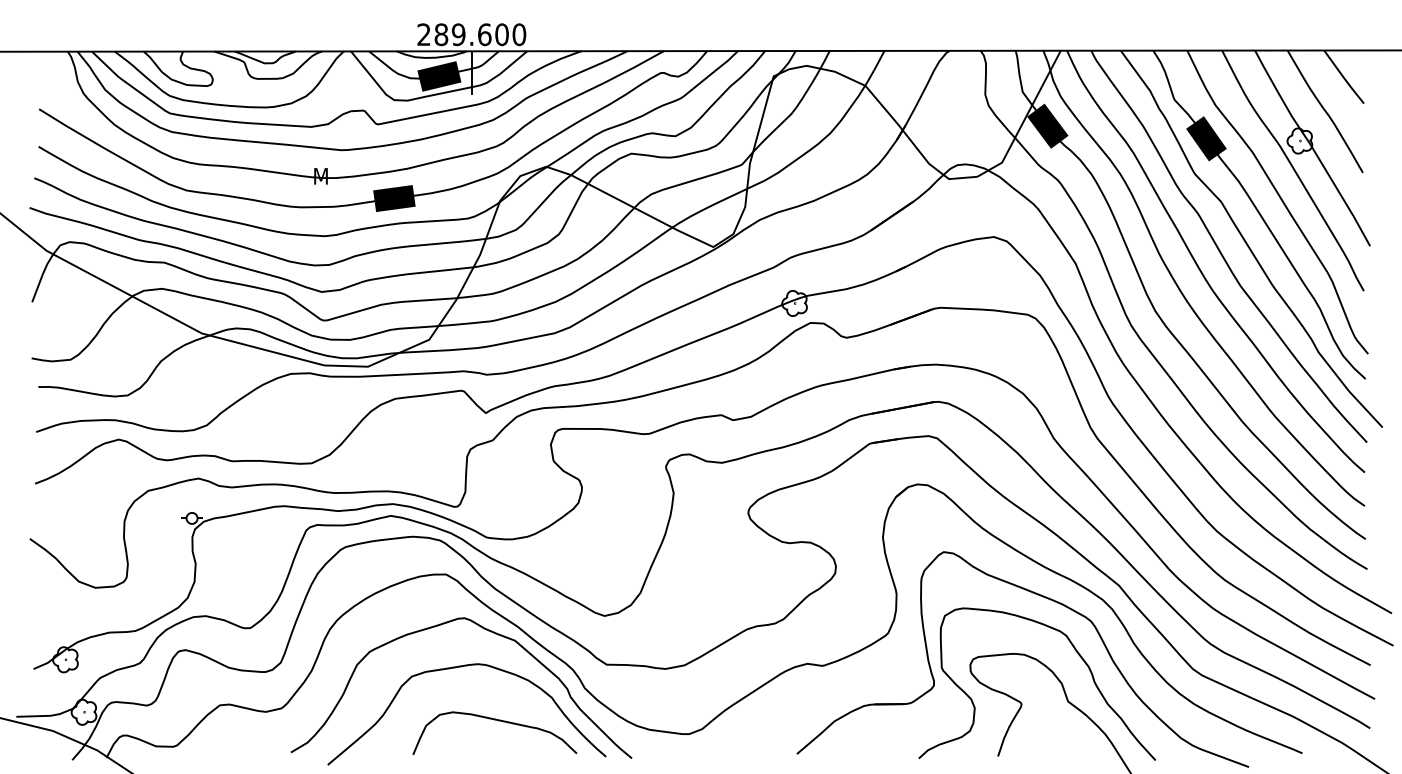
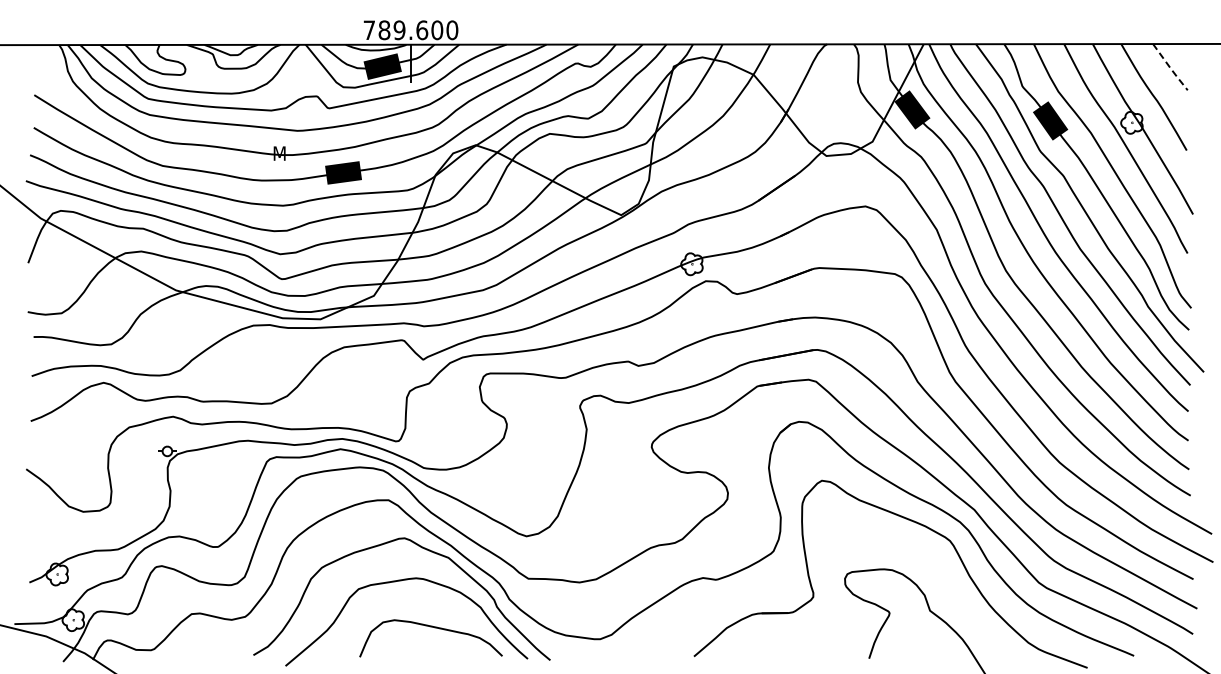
text: (423, 33) -> (368, 29), 289.600 -> 789.600
line: (1344, 78) -> (1170, 68), solid -> dashed
curve: (1075, 651) -> (936, 567), removed

